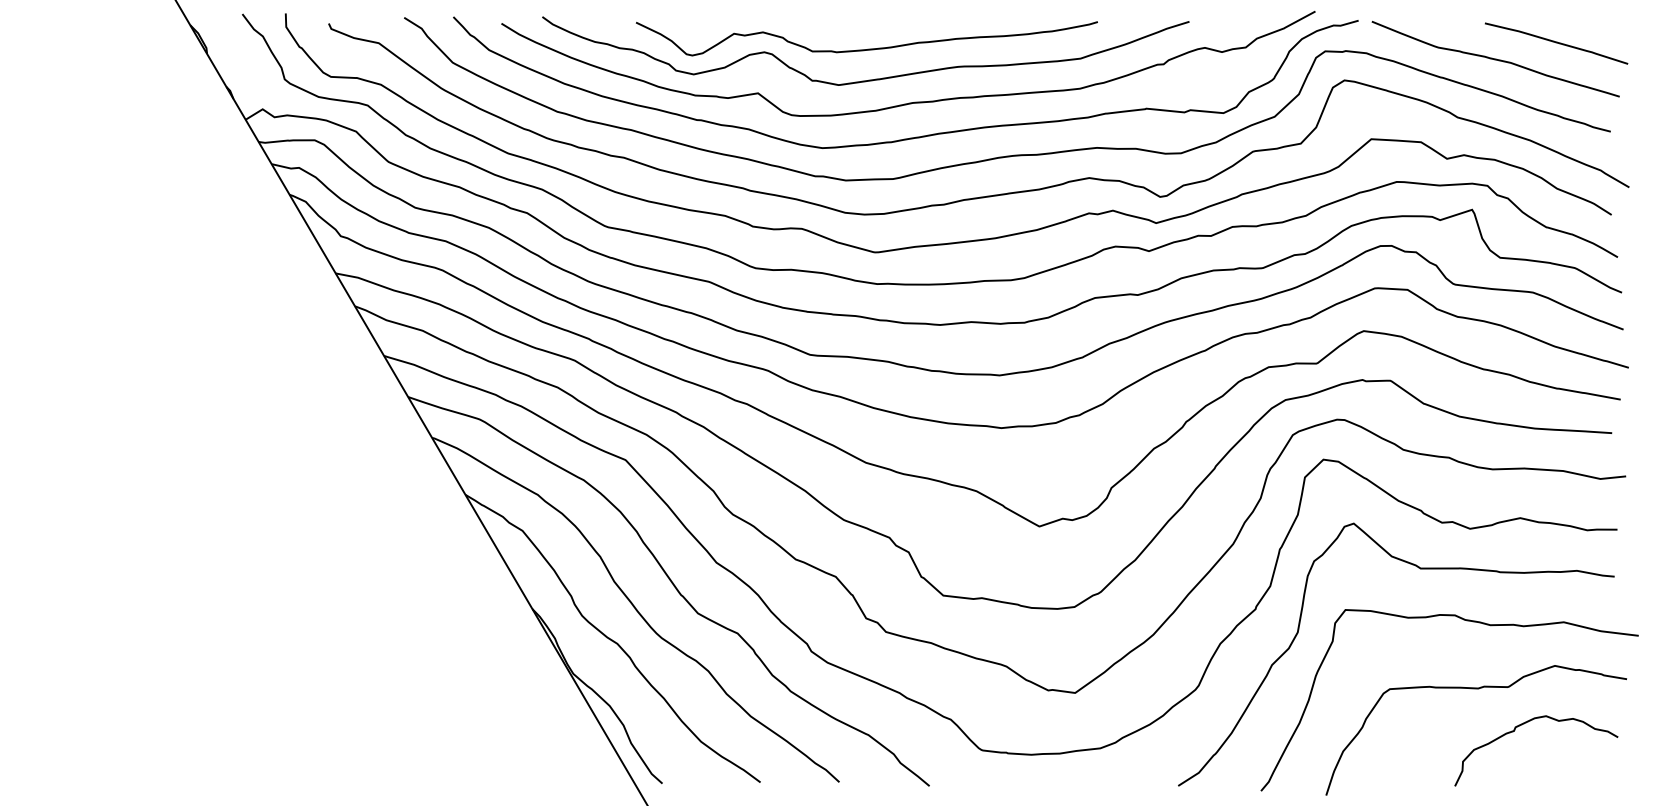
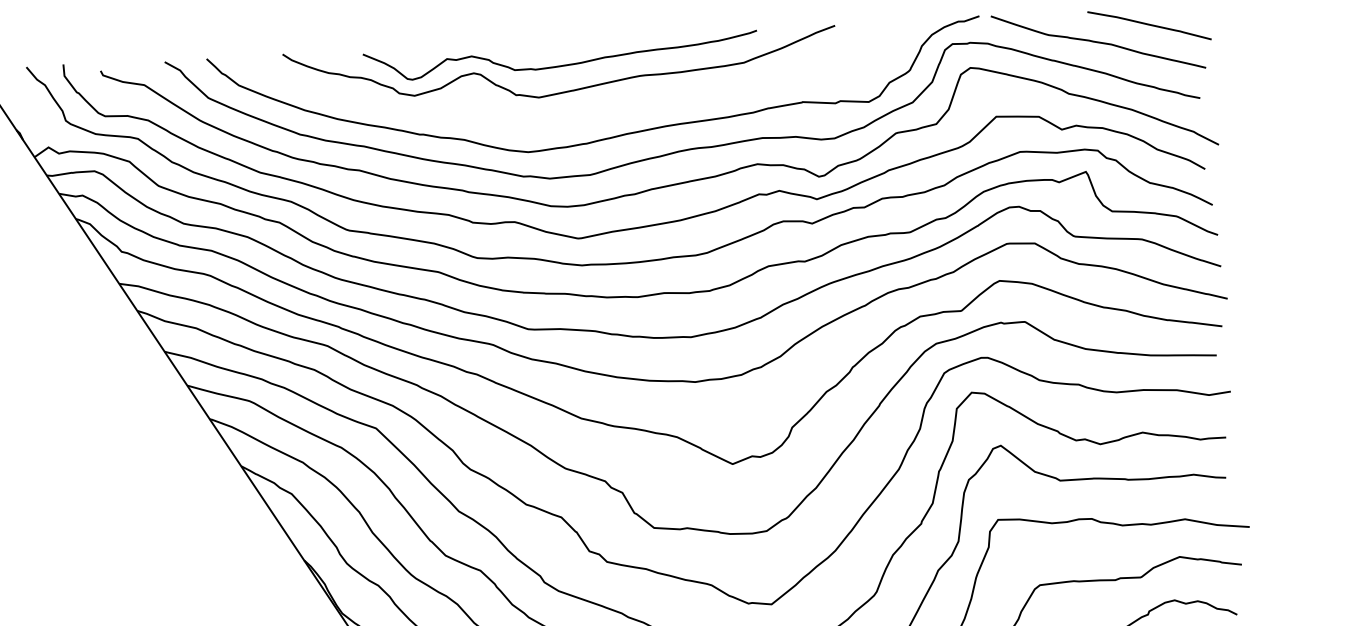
curve: (914, 101) -> (604, 107), removed

